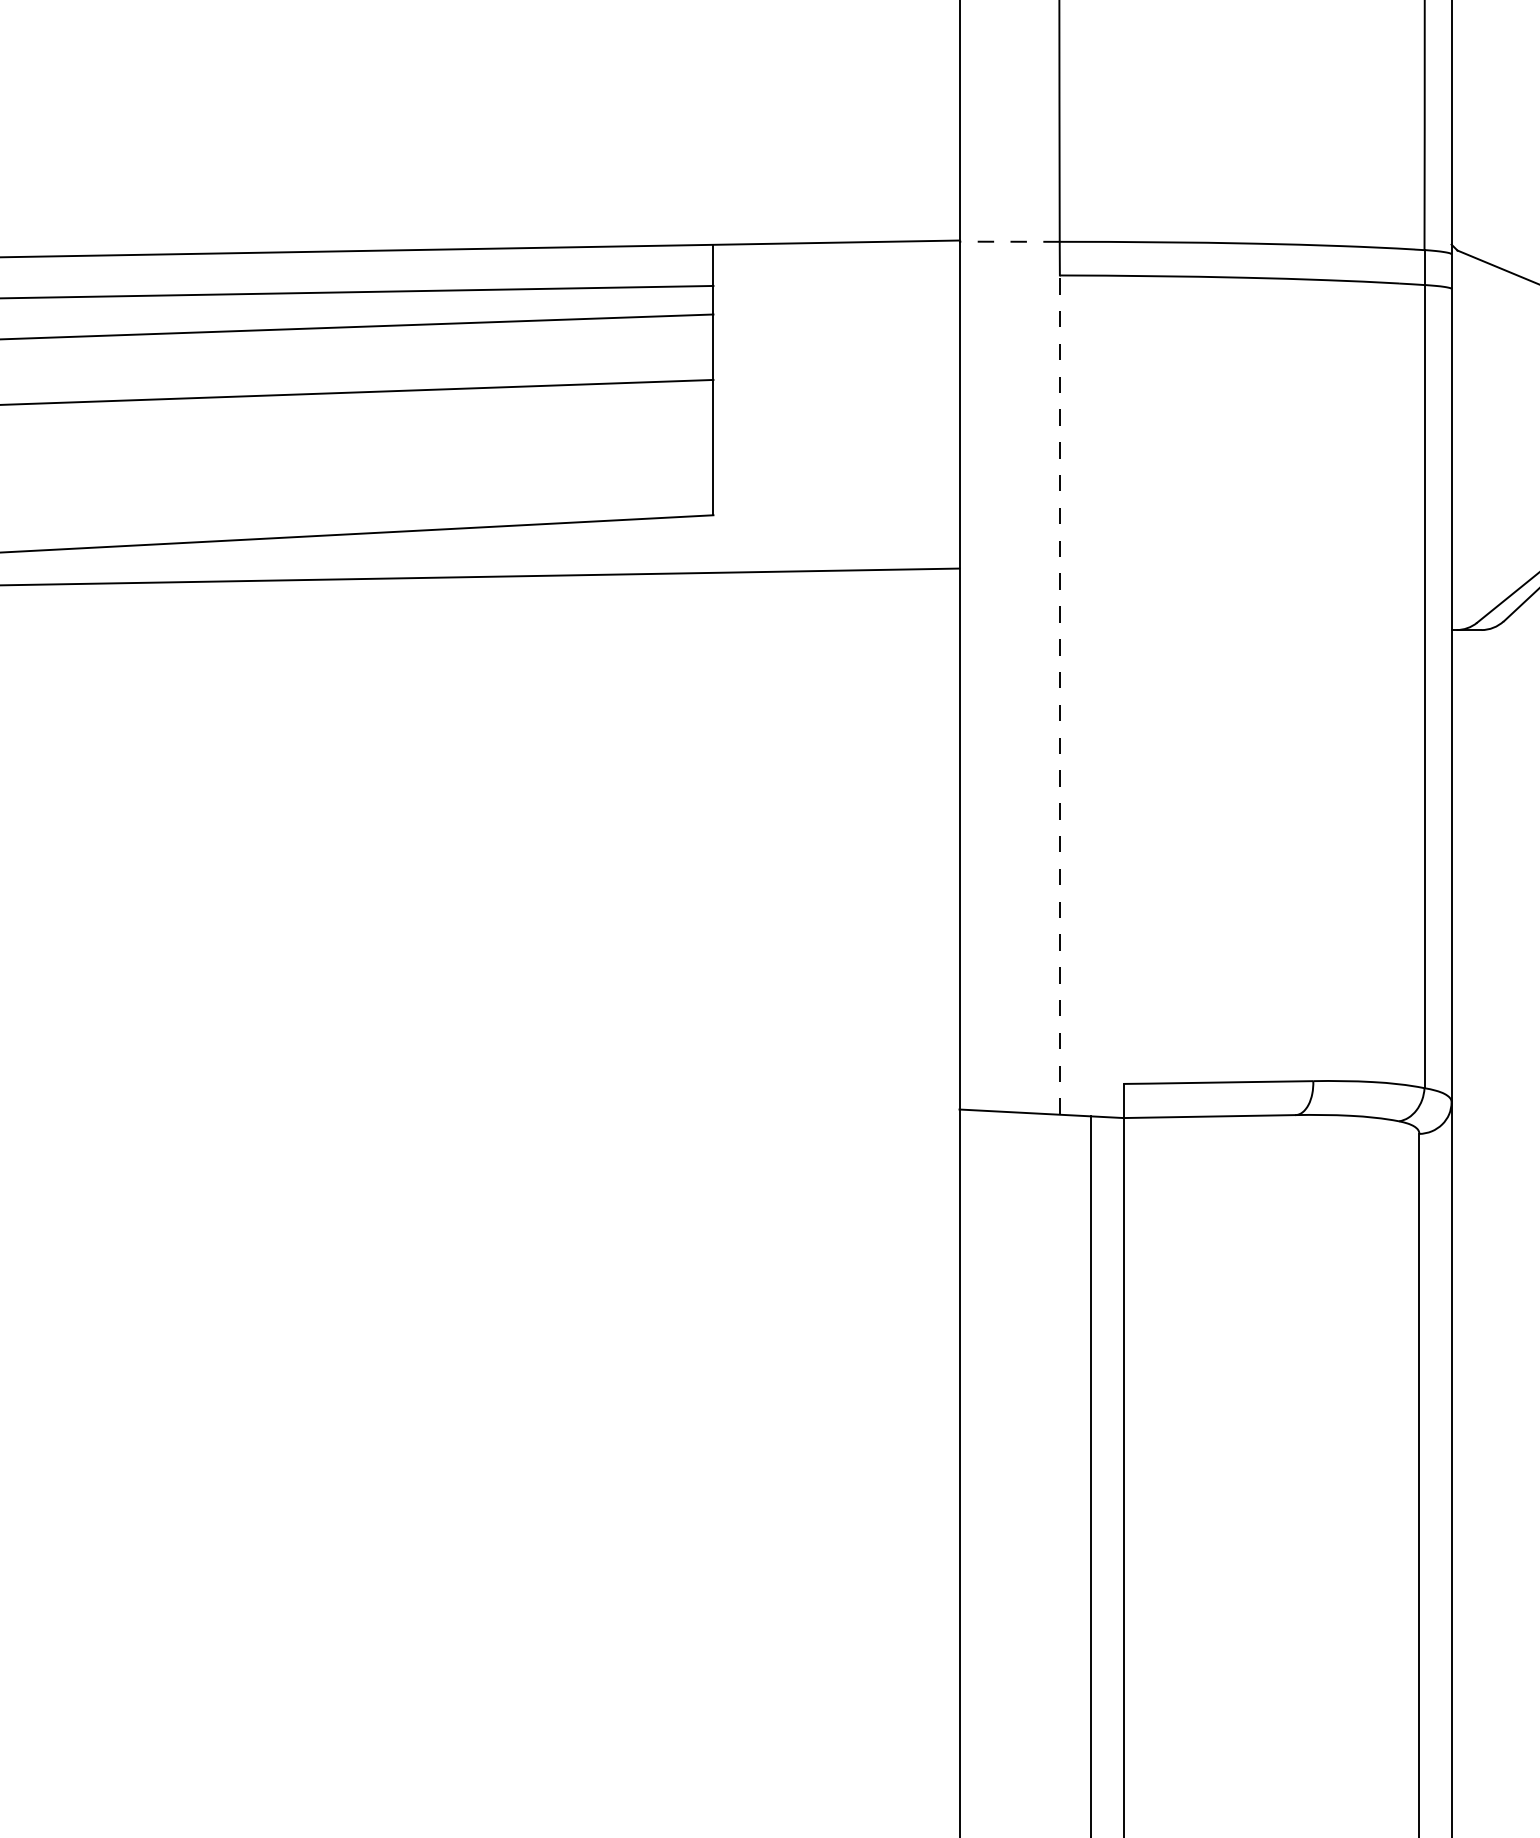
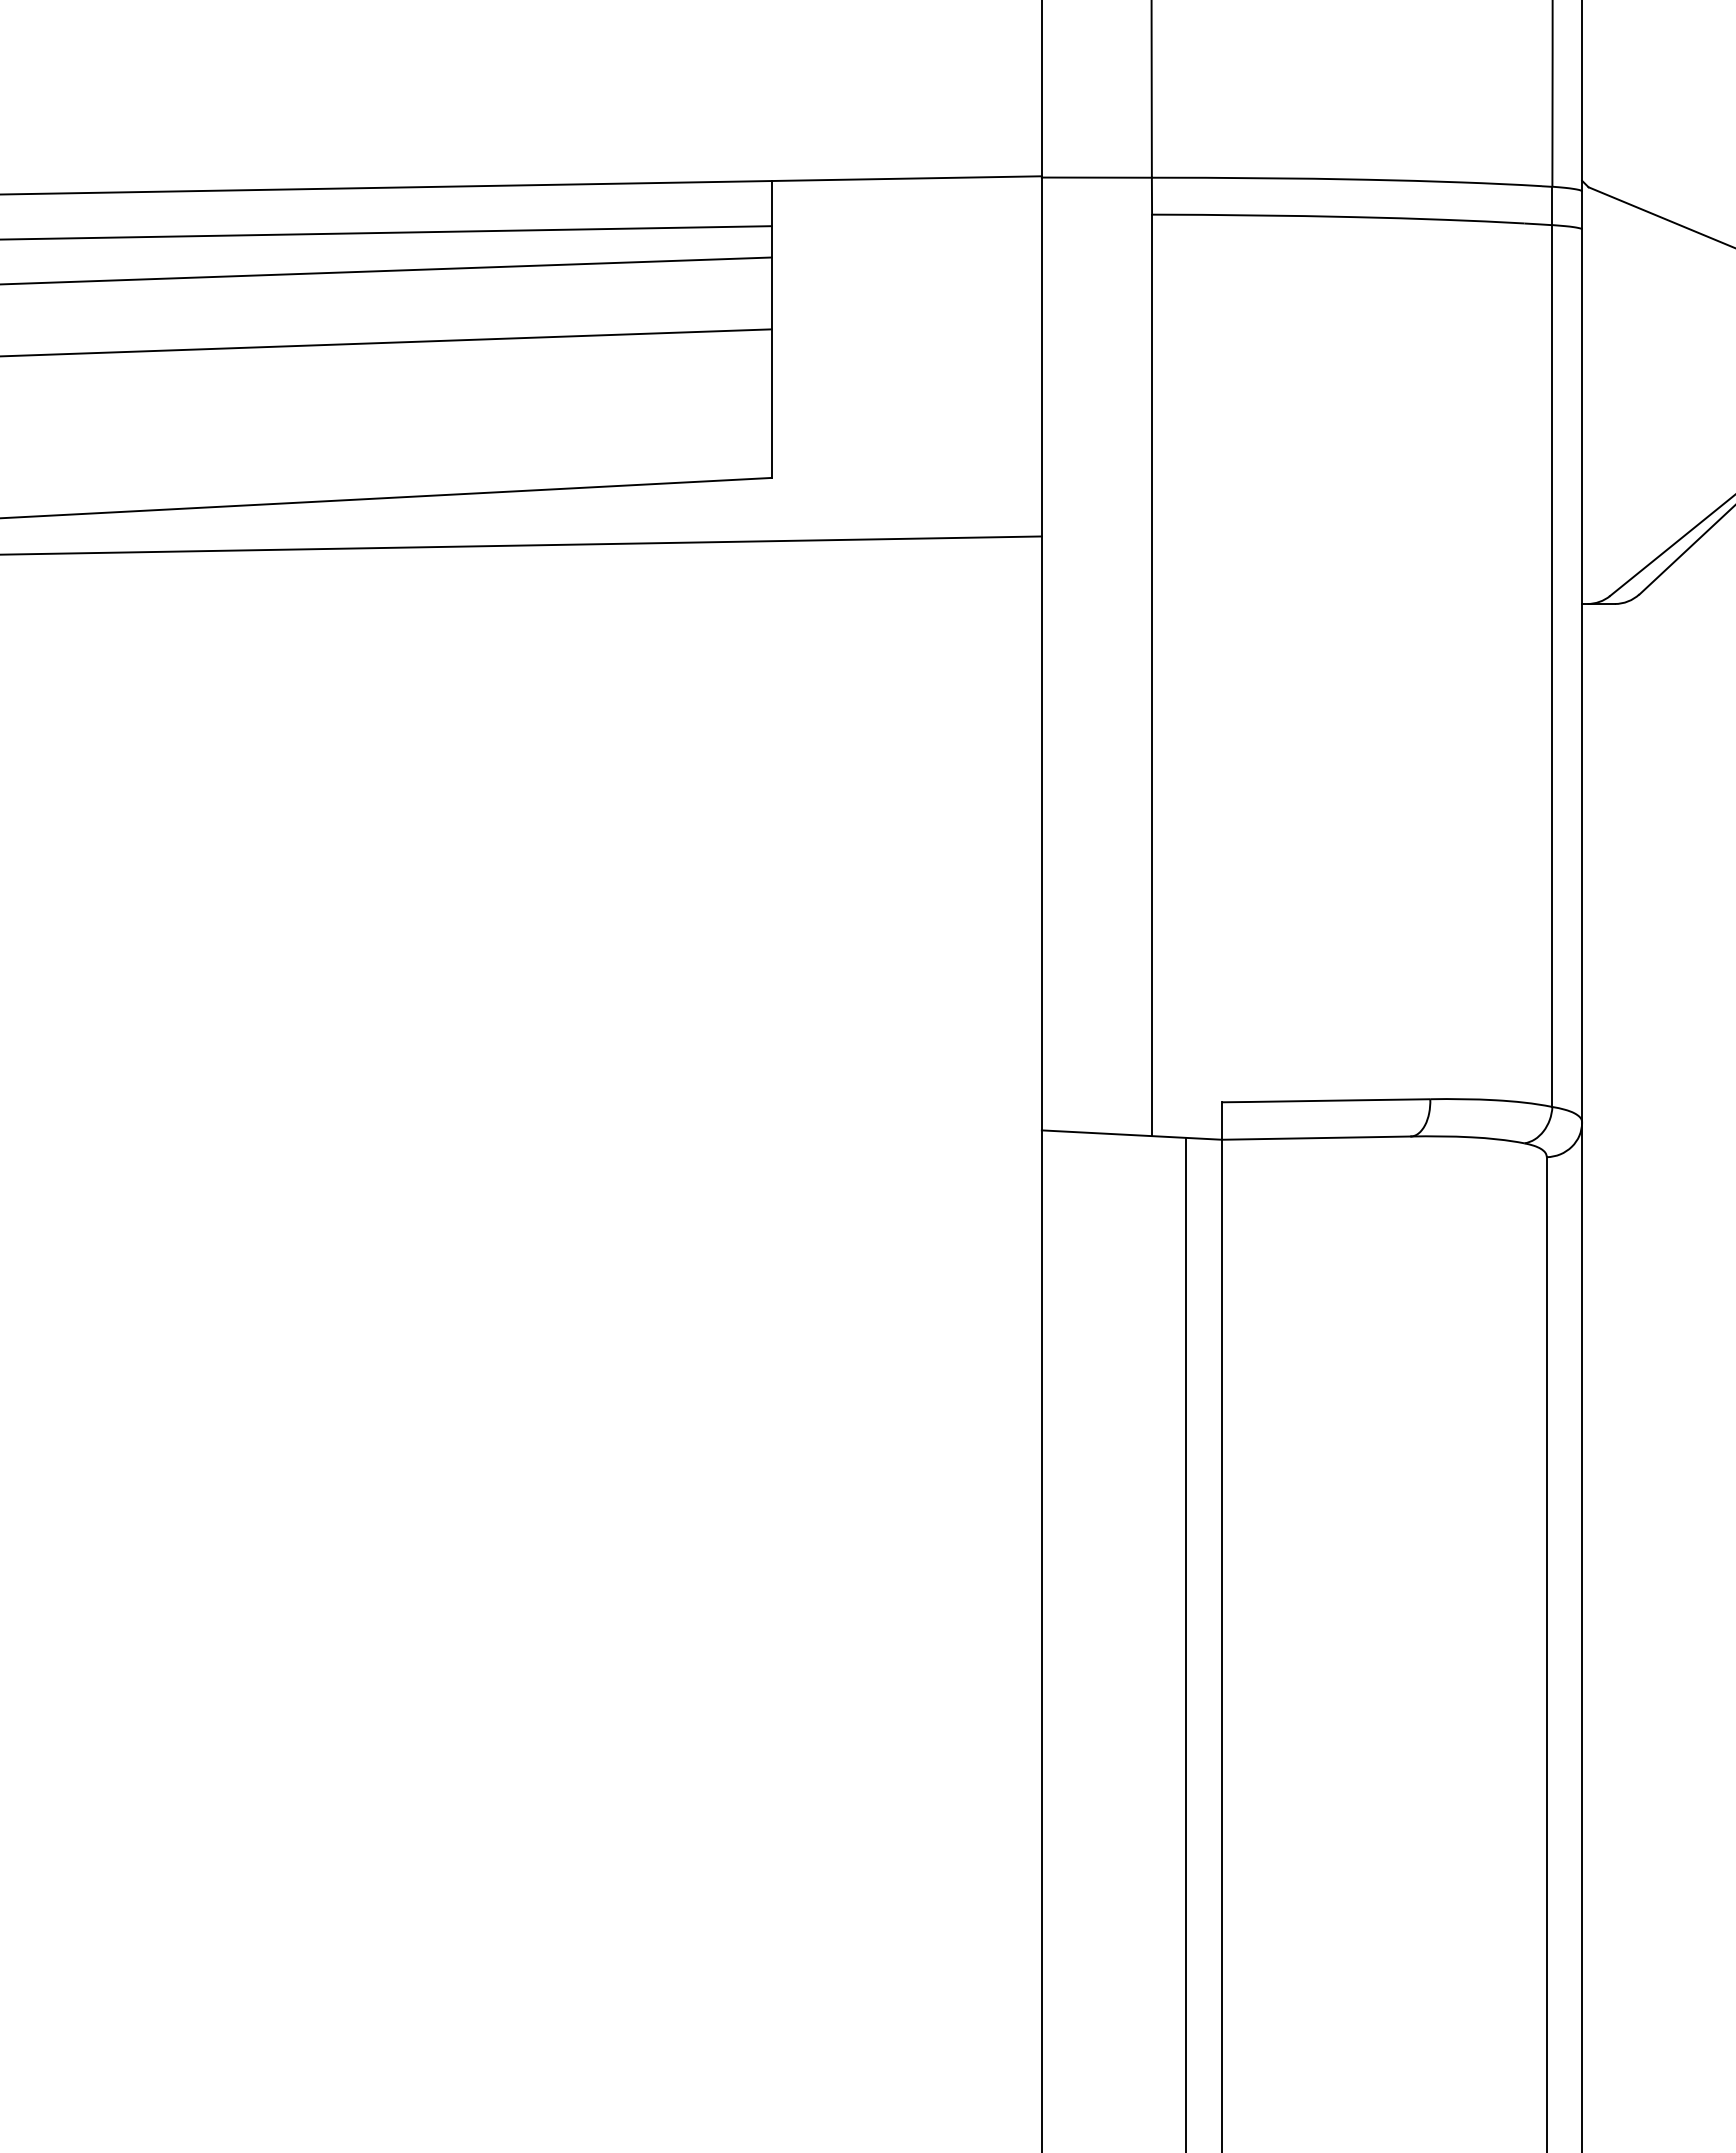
line: (1009, 241) -> (1096, 177), dashed -> solid
line: (1060, 695) -> (1152, 675), dashed -> solid

